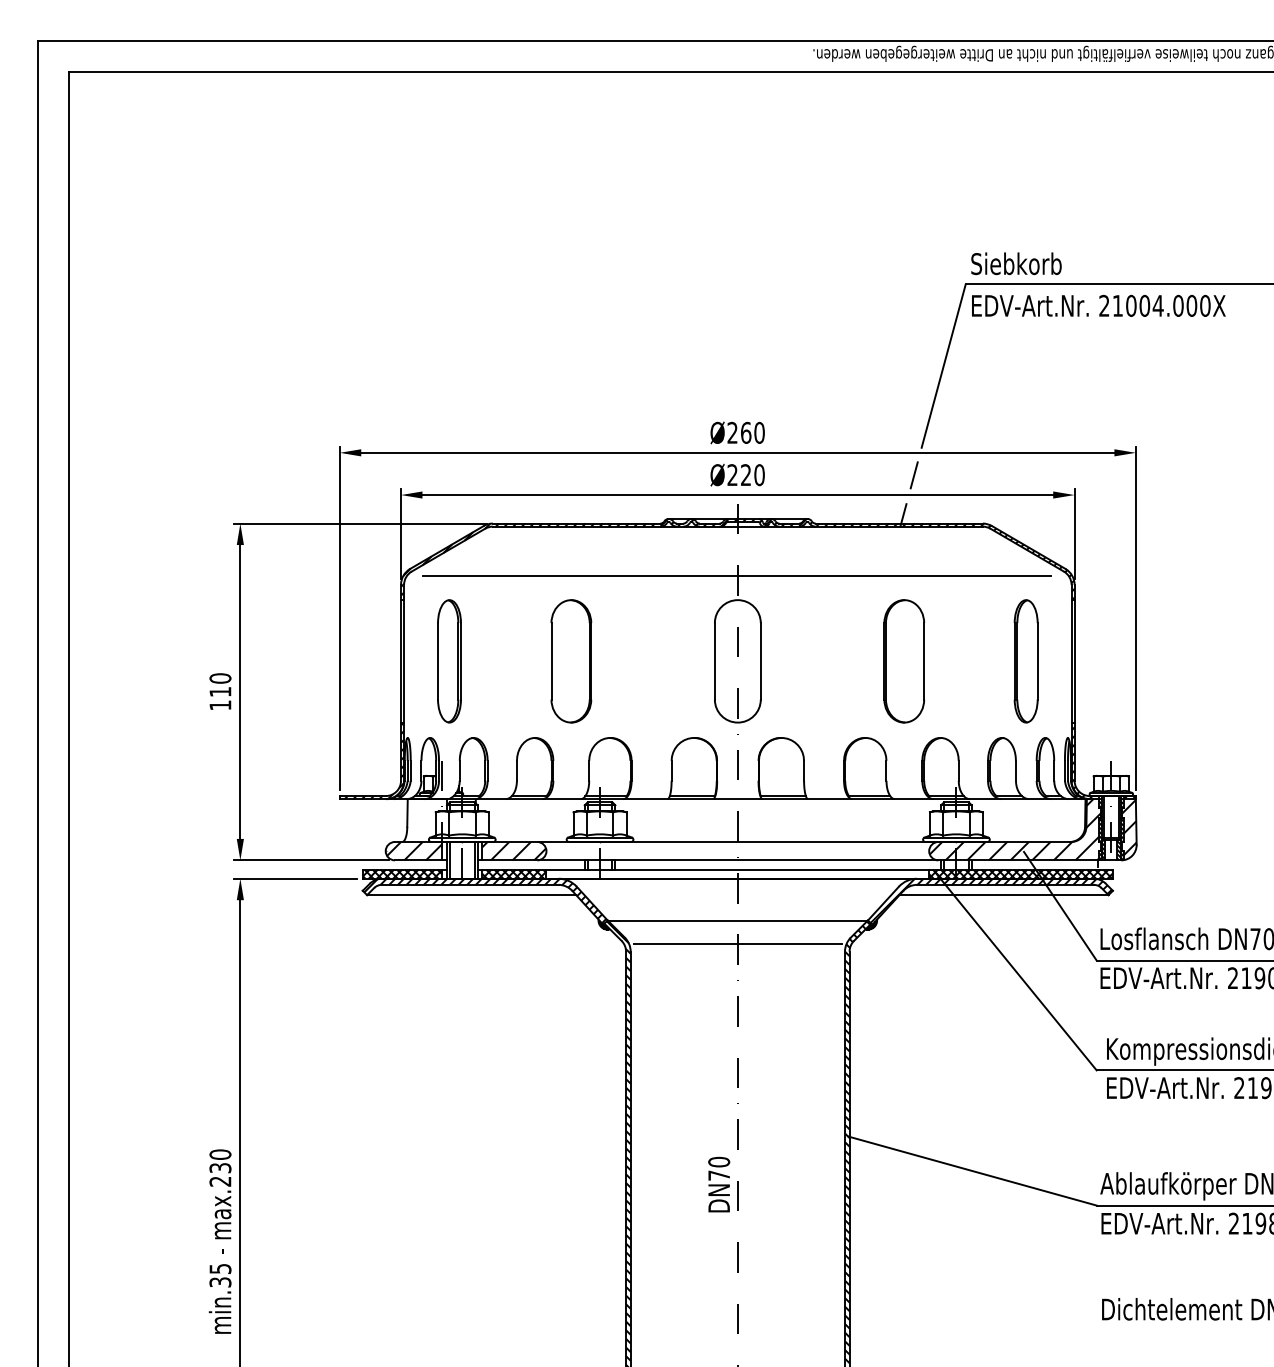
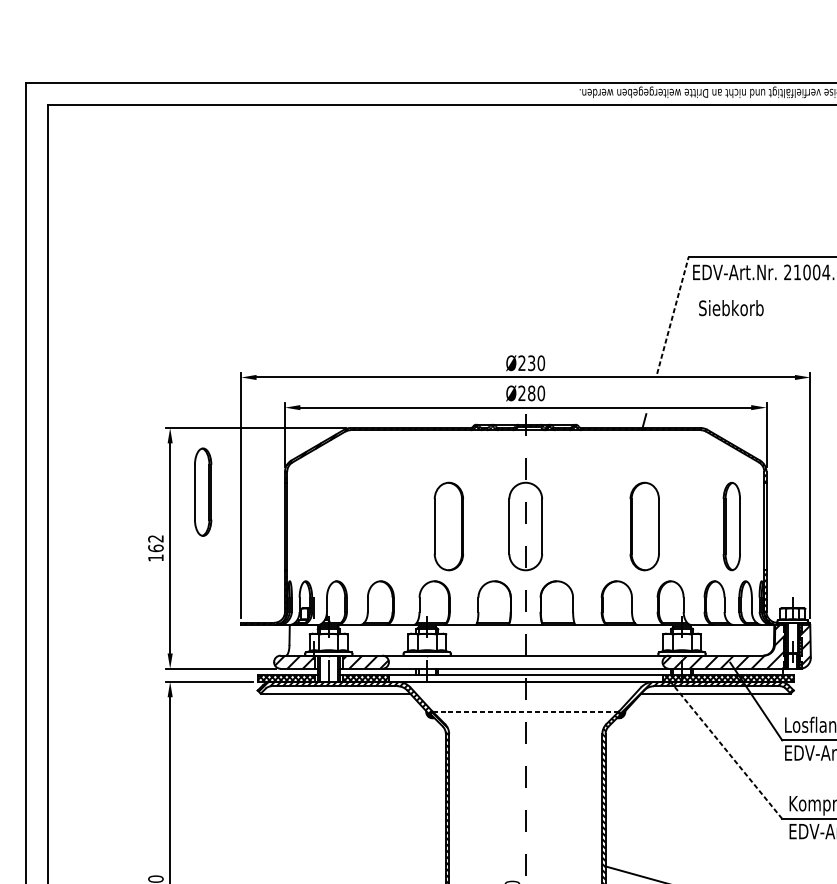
text: (1016, 263) -> (731, 307), moved
line: (943, 366) -> (672, 315), solid -> dashed
text: (746, 432) -> (531, 362), Ø260 -> Ø230
text: (746, 475) -> (531, 393), Ø220 -> Ø280
line: (913, 475) -> (651, 393), removed
line: (737, 575) -> (525, 465), removed
part: (449, 661) -> (203, 492), moved
part: (571, 661) -> (449, 526), moved
text: (220, 685) -> (155, 543), 110 -> 162
line: (738, 920) -> (526, 711), solid -> dashed
line: (737, 944) -> (525, 728), removed
line: (1016, 971) -> (724, 748), solid -> dashed

